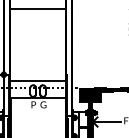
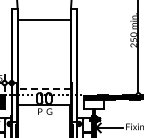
line: (38, 80) -> (44, 88), solid -> dashed
fill: (89, 96) -> (93, 103), removed

